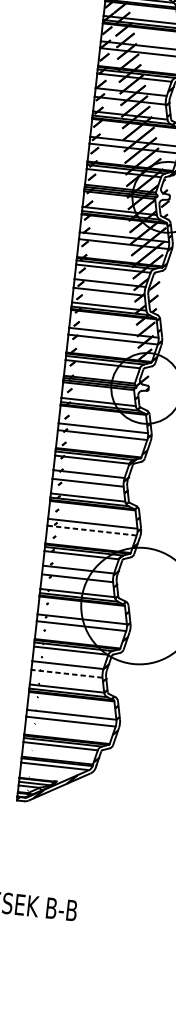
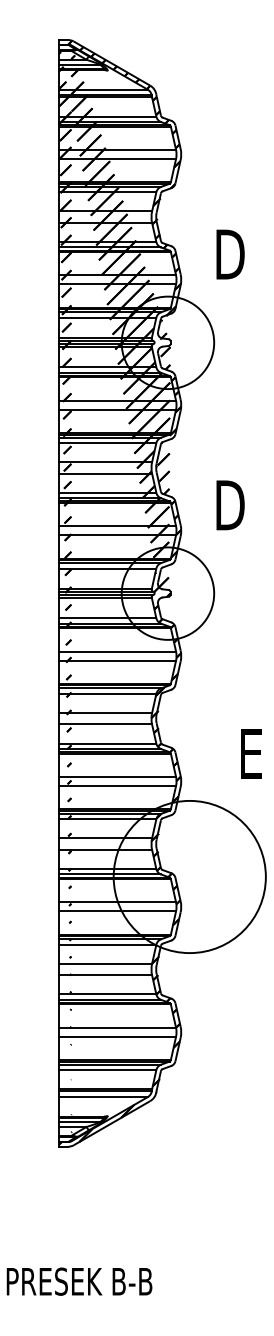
line: (92, 530) -> (117, 785), dashed -> solid
line: (67, 673) -> (105, 975), dashed -> solid

